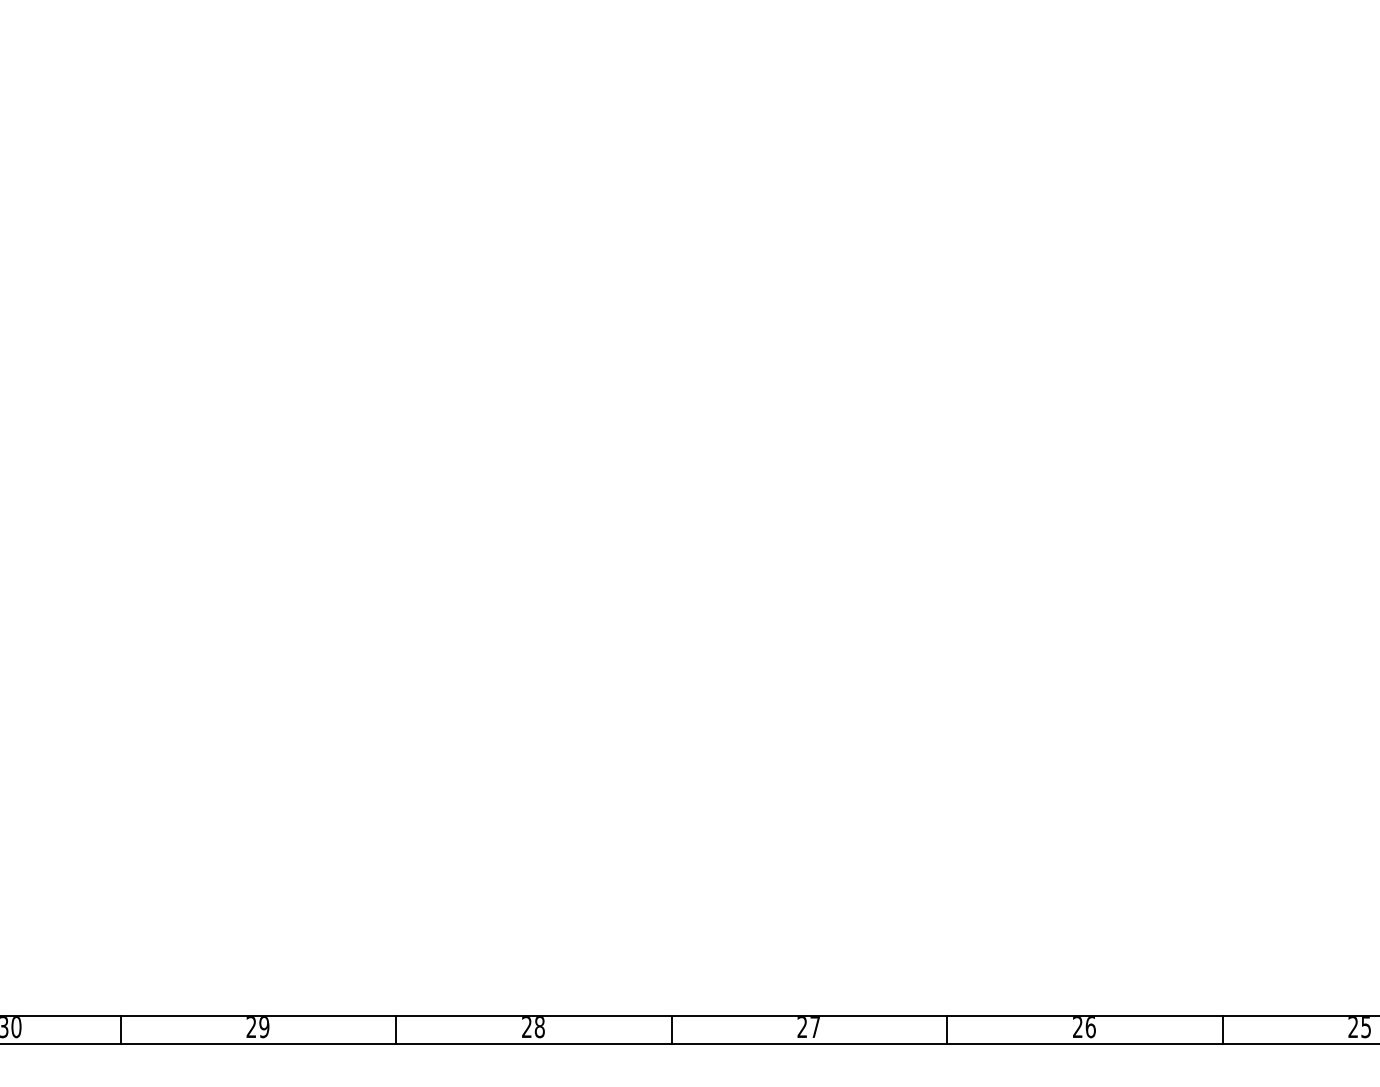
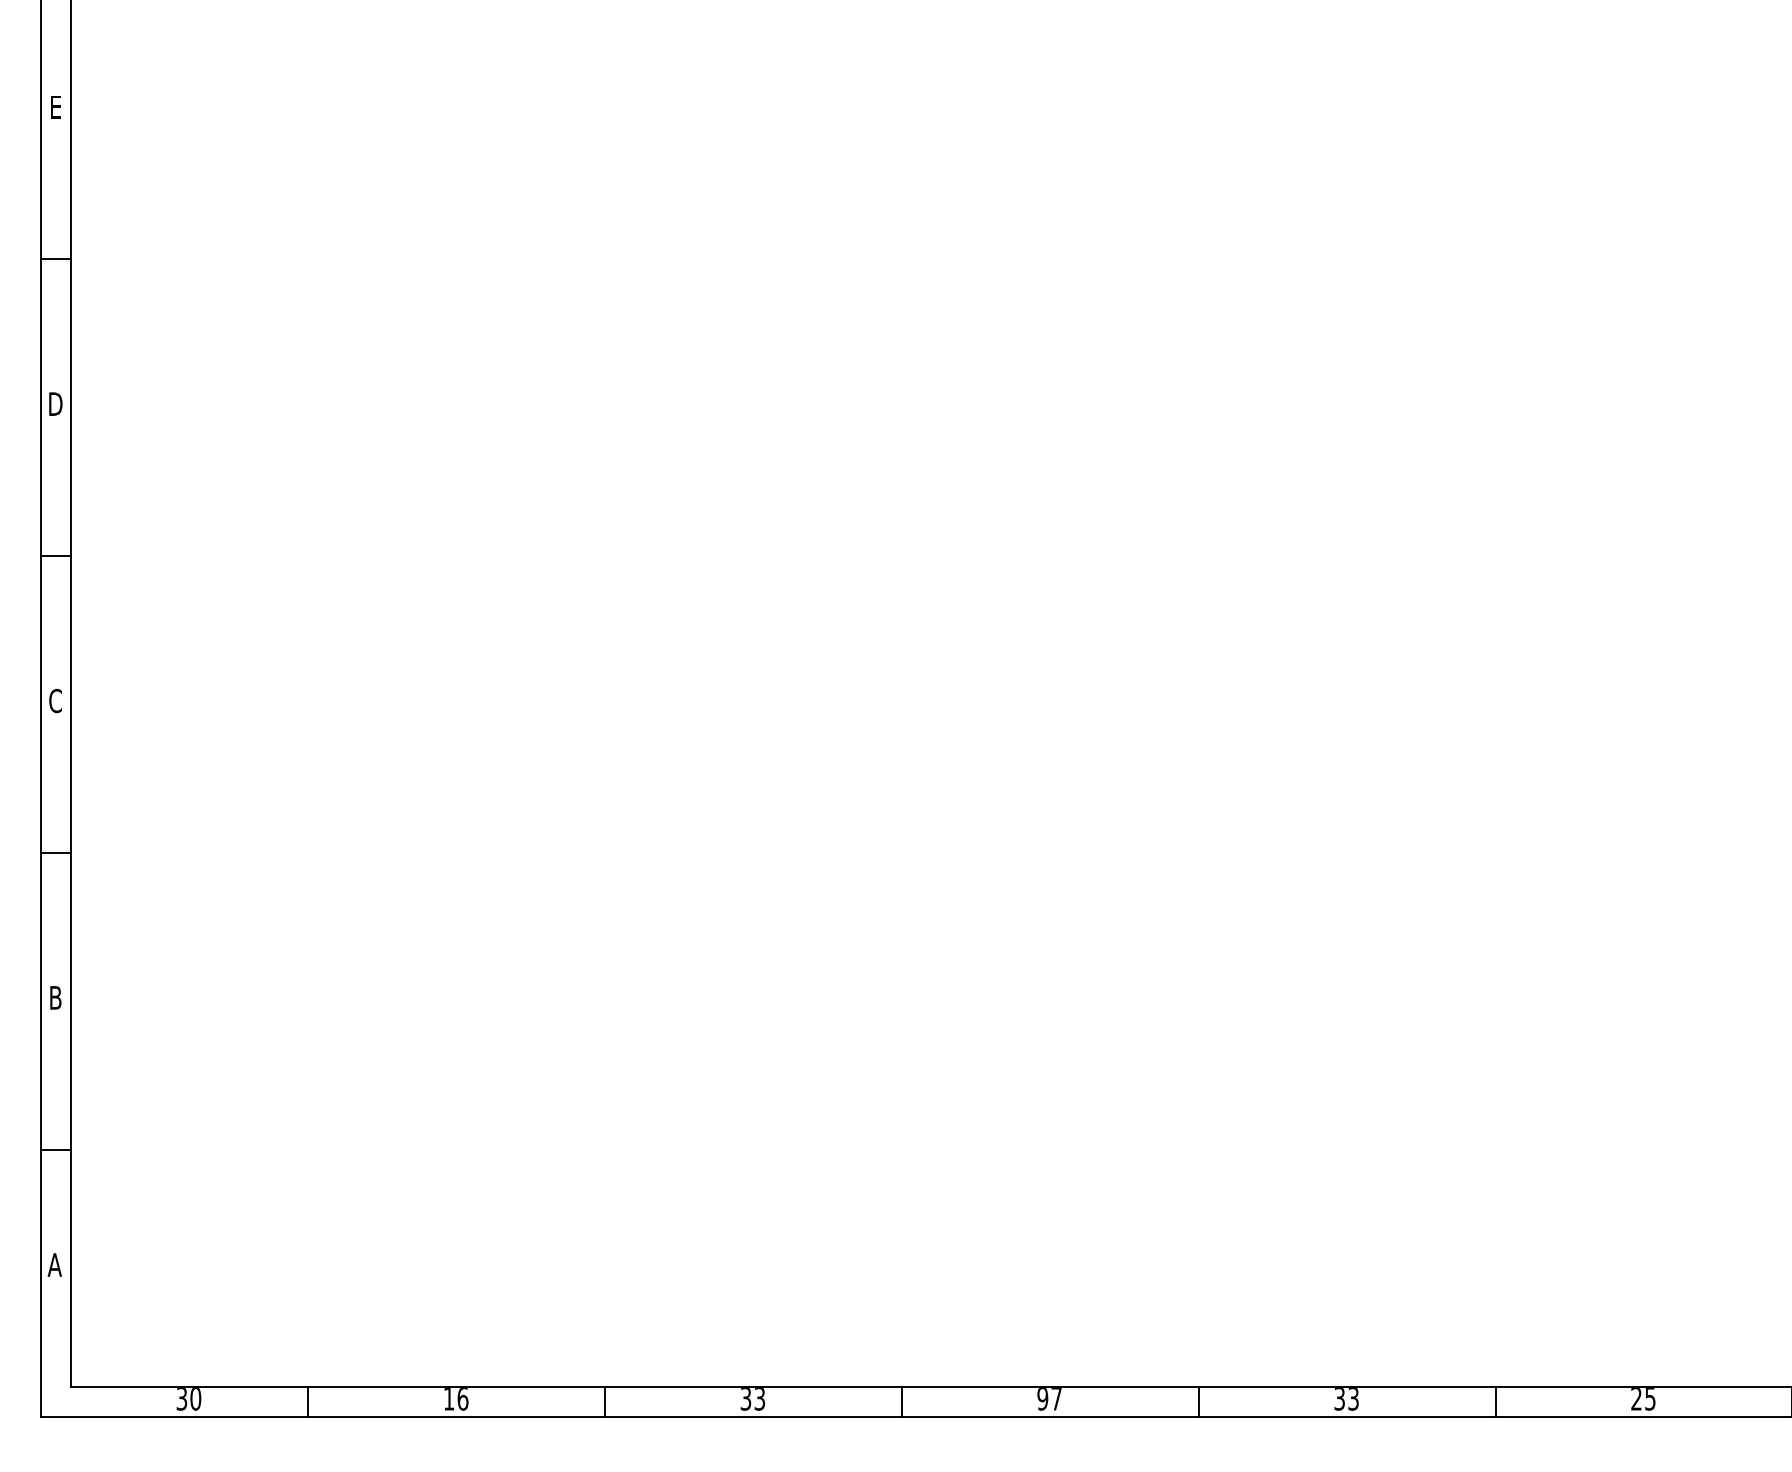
text: (257, 1027) -> (455, 1399), 29 -> 16
text: (533, 1027) -> (752, 1399), 28 -> 33
text: (802, 1027) -> (1042, 1399), 27 -> 97
text: (1084, 1027) -> (1346, 1399), 26 -> 33

